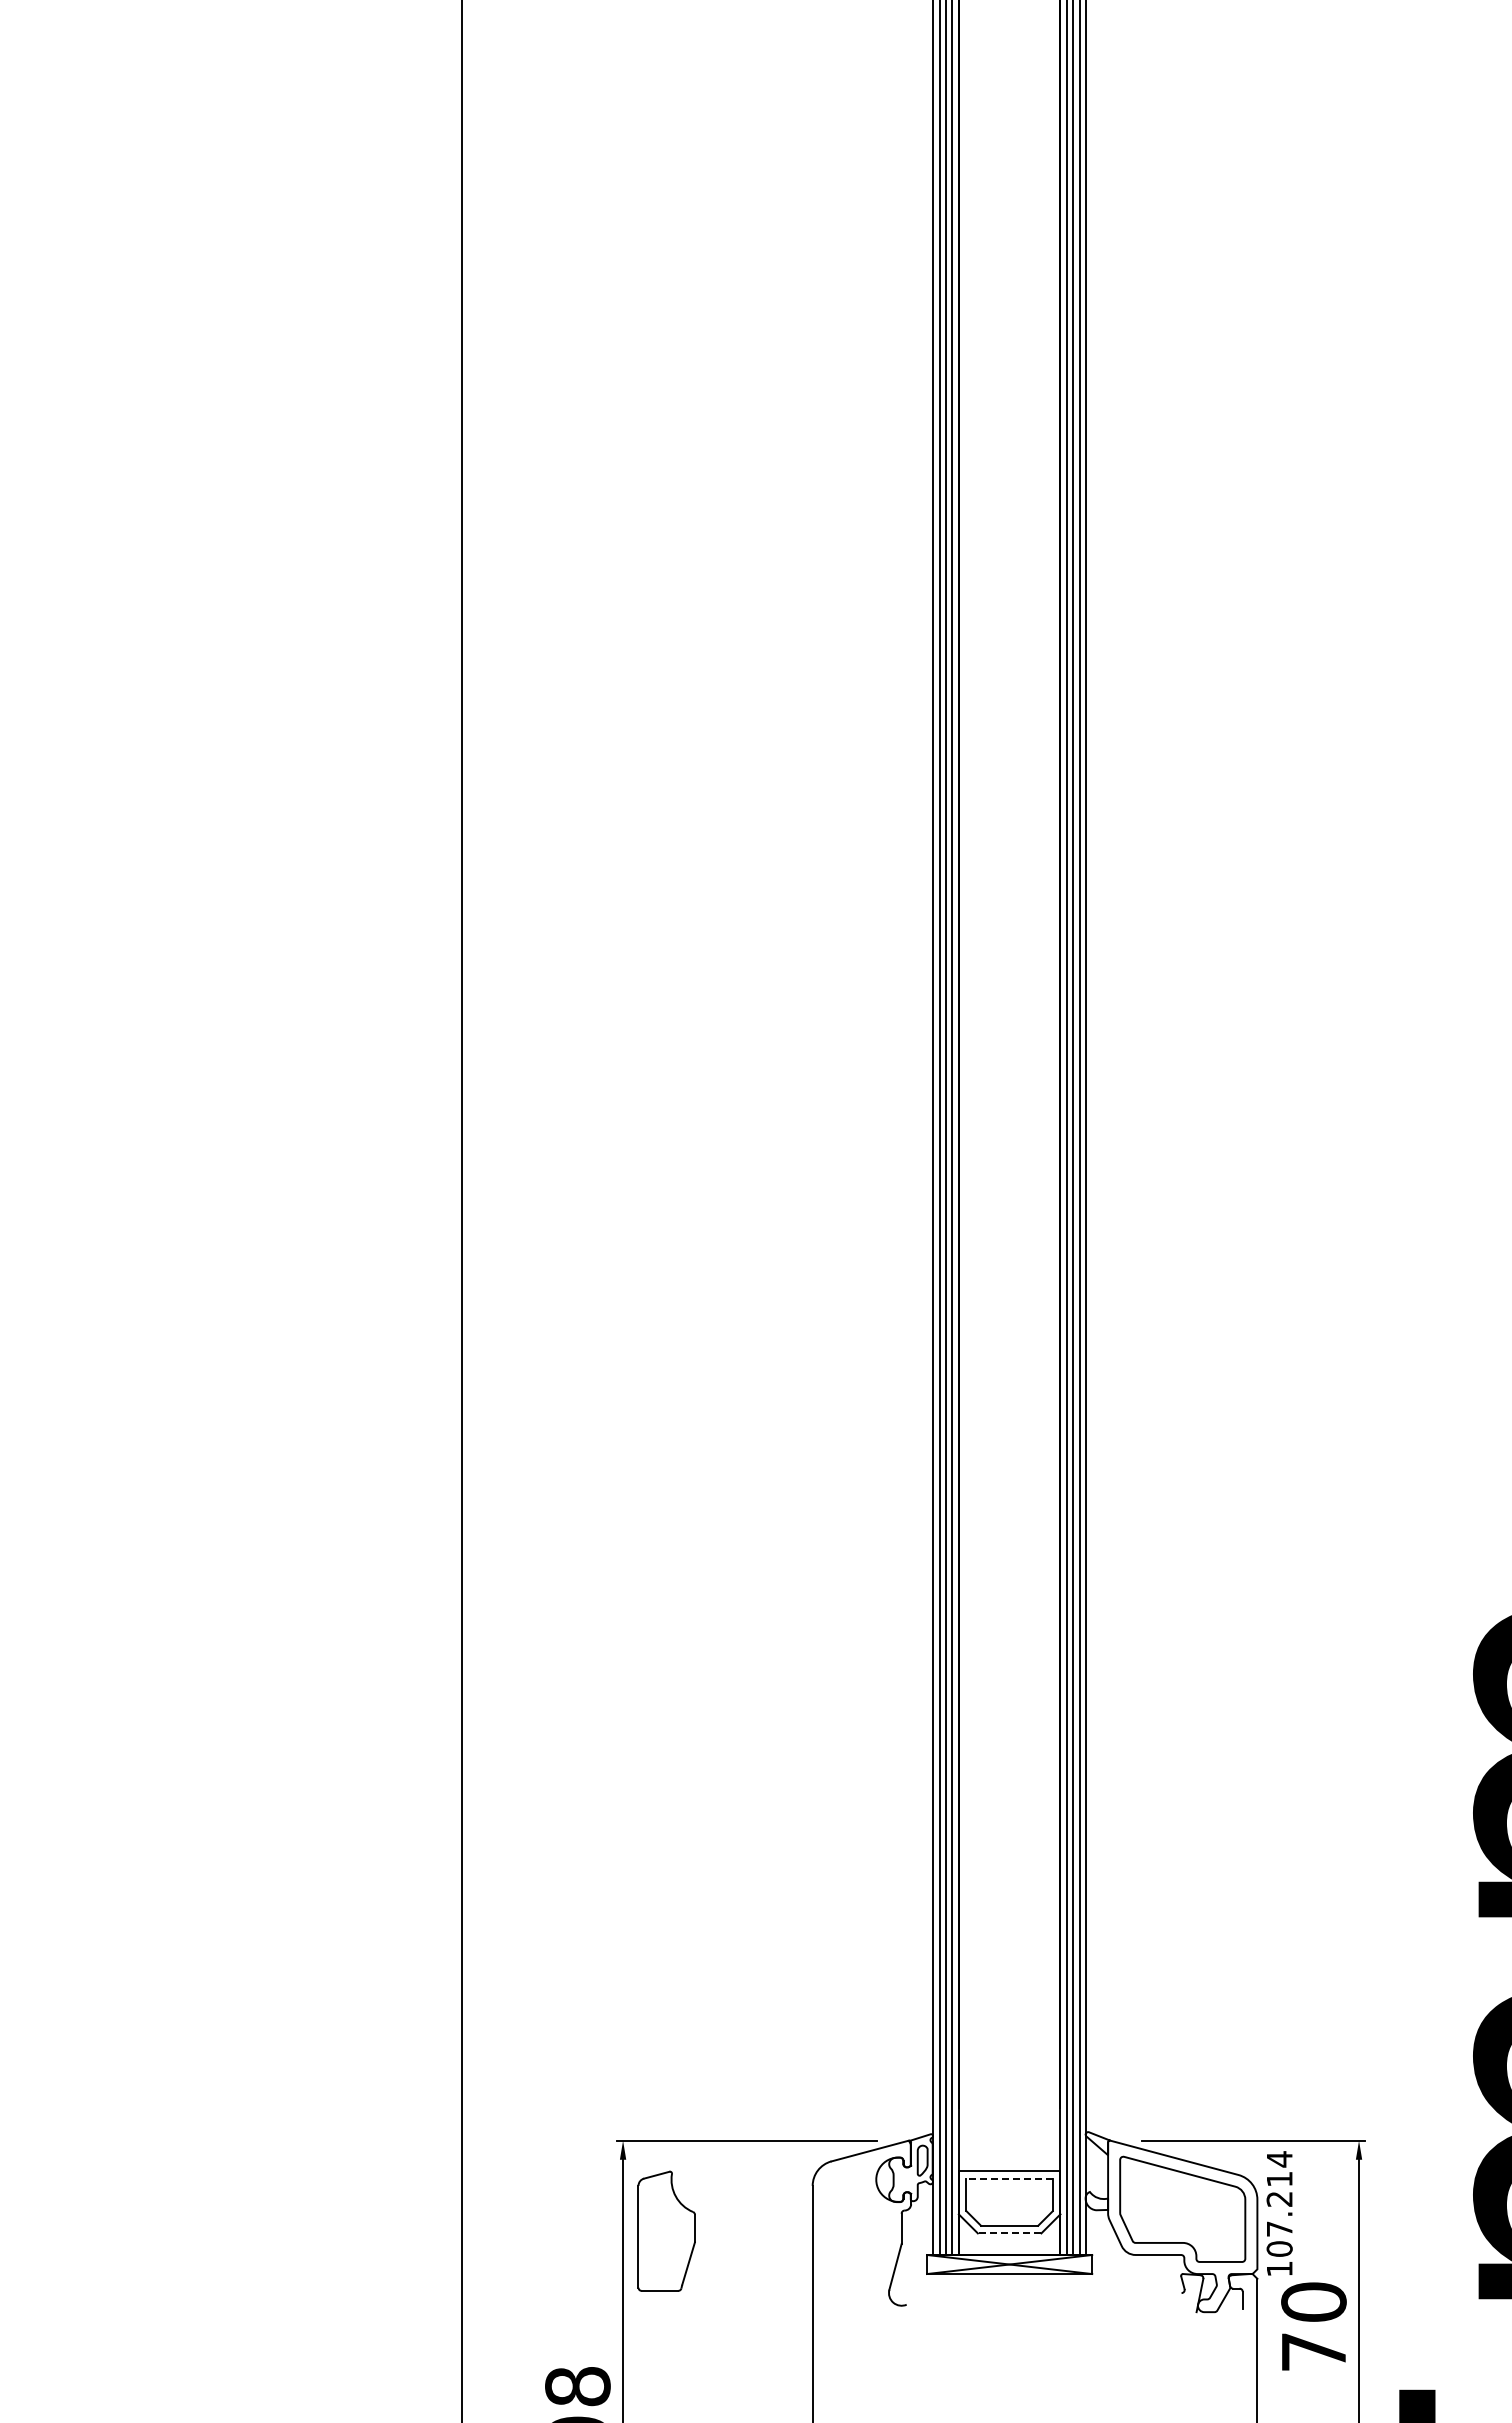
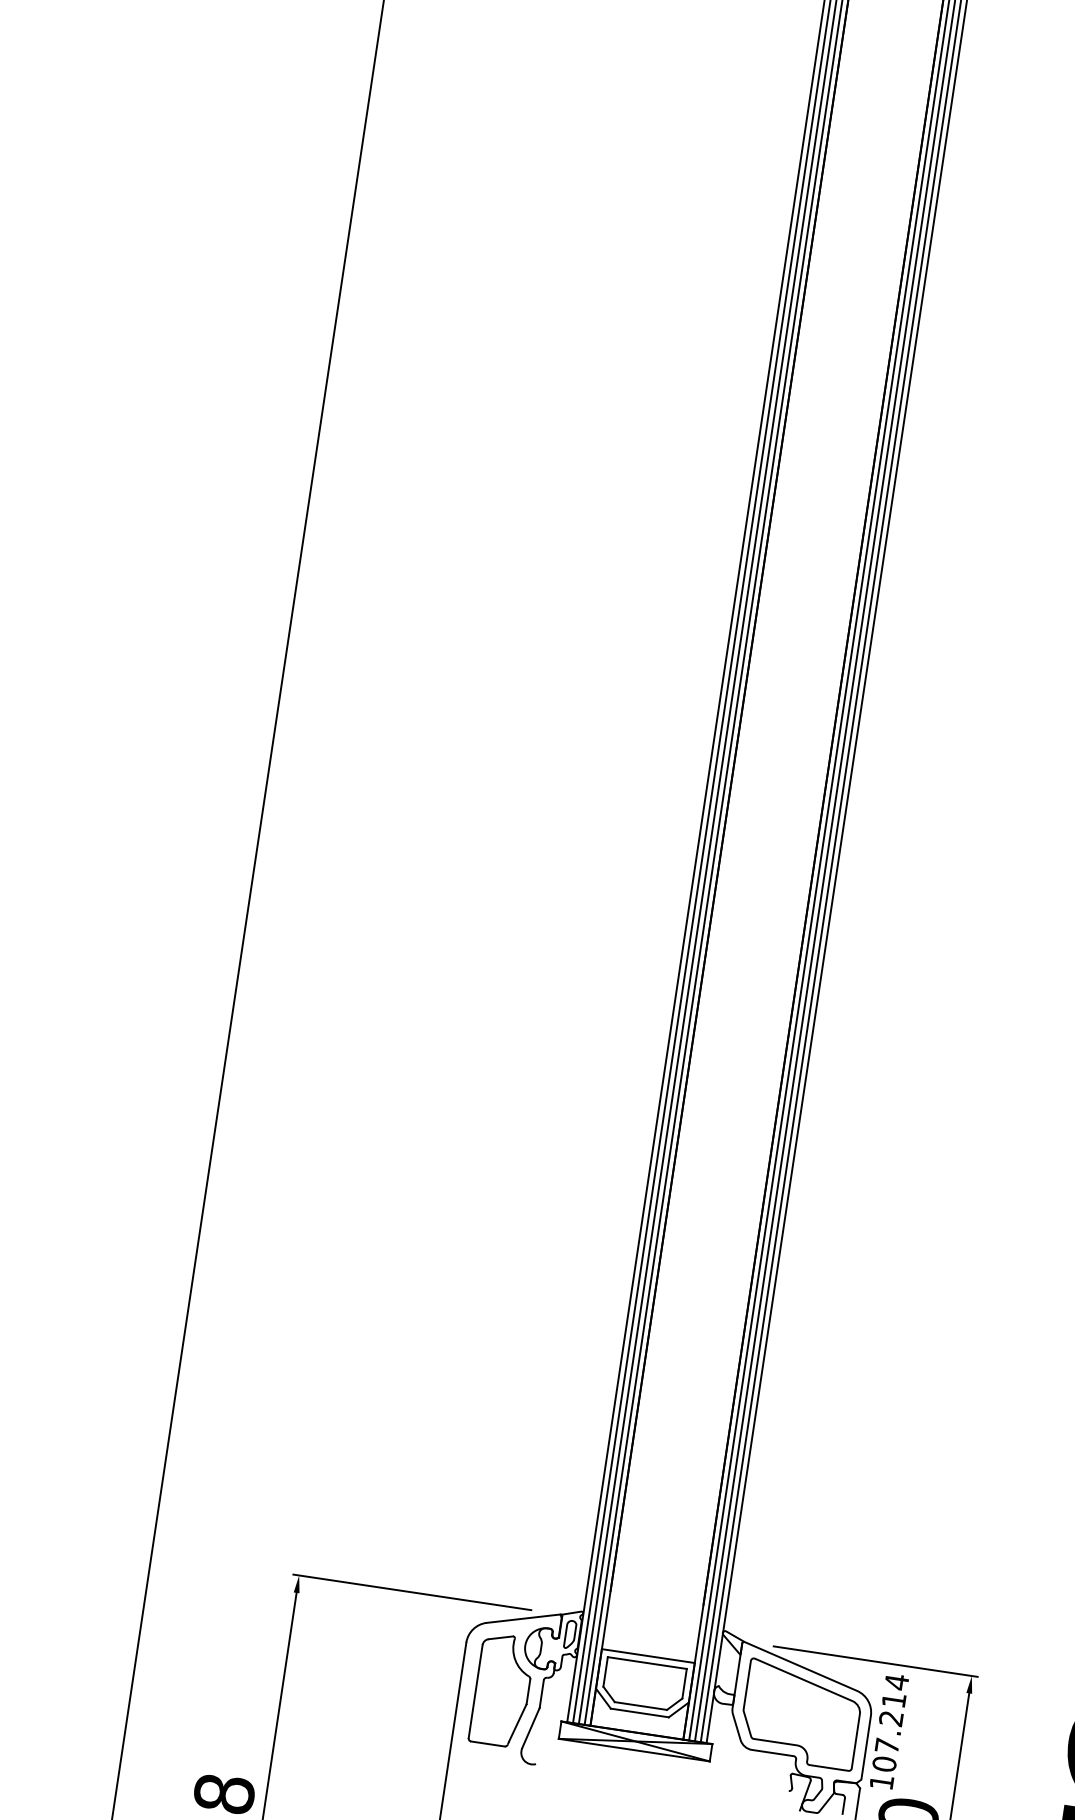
line: (1009, 2178) -> (647, 1662), dashed -> solid
part: (666, 2230) -> (502, 1689), moved
line: (1009, 2233) -> (639, 1713), dashed -> solid

